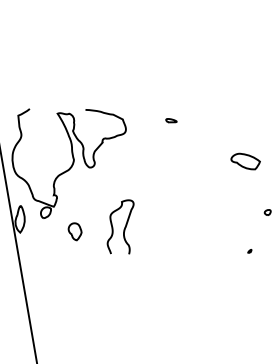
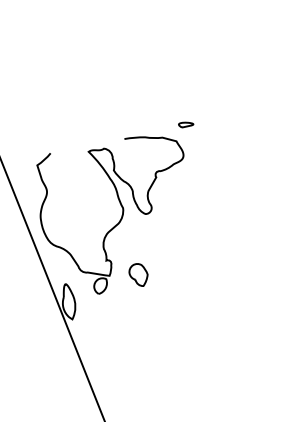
part: (171, 120) -> (186, 124), moved
curve: (124, 226) -> (208, 282), removed
part: (74, 231) -> (137, 275), moved

